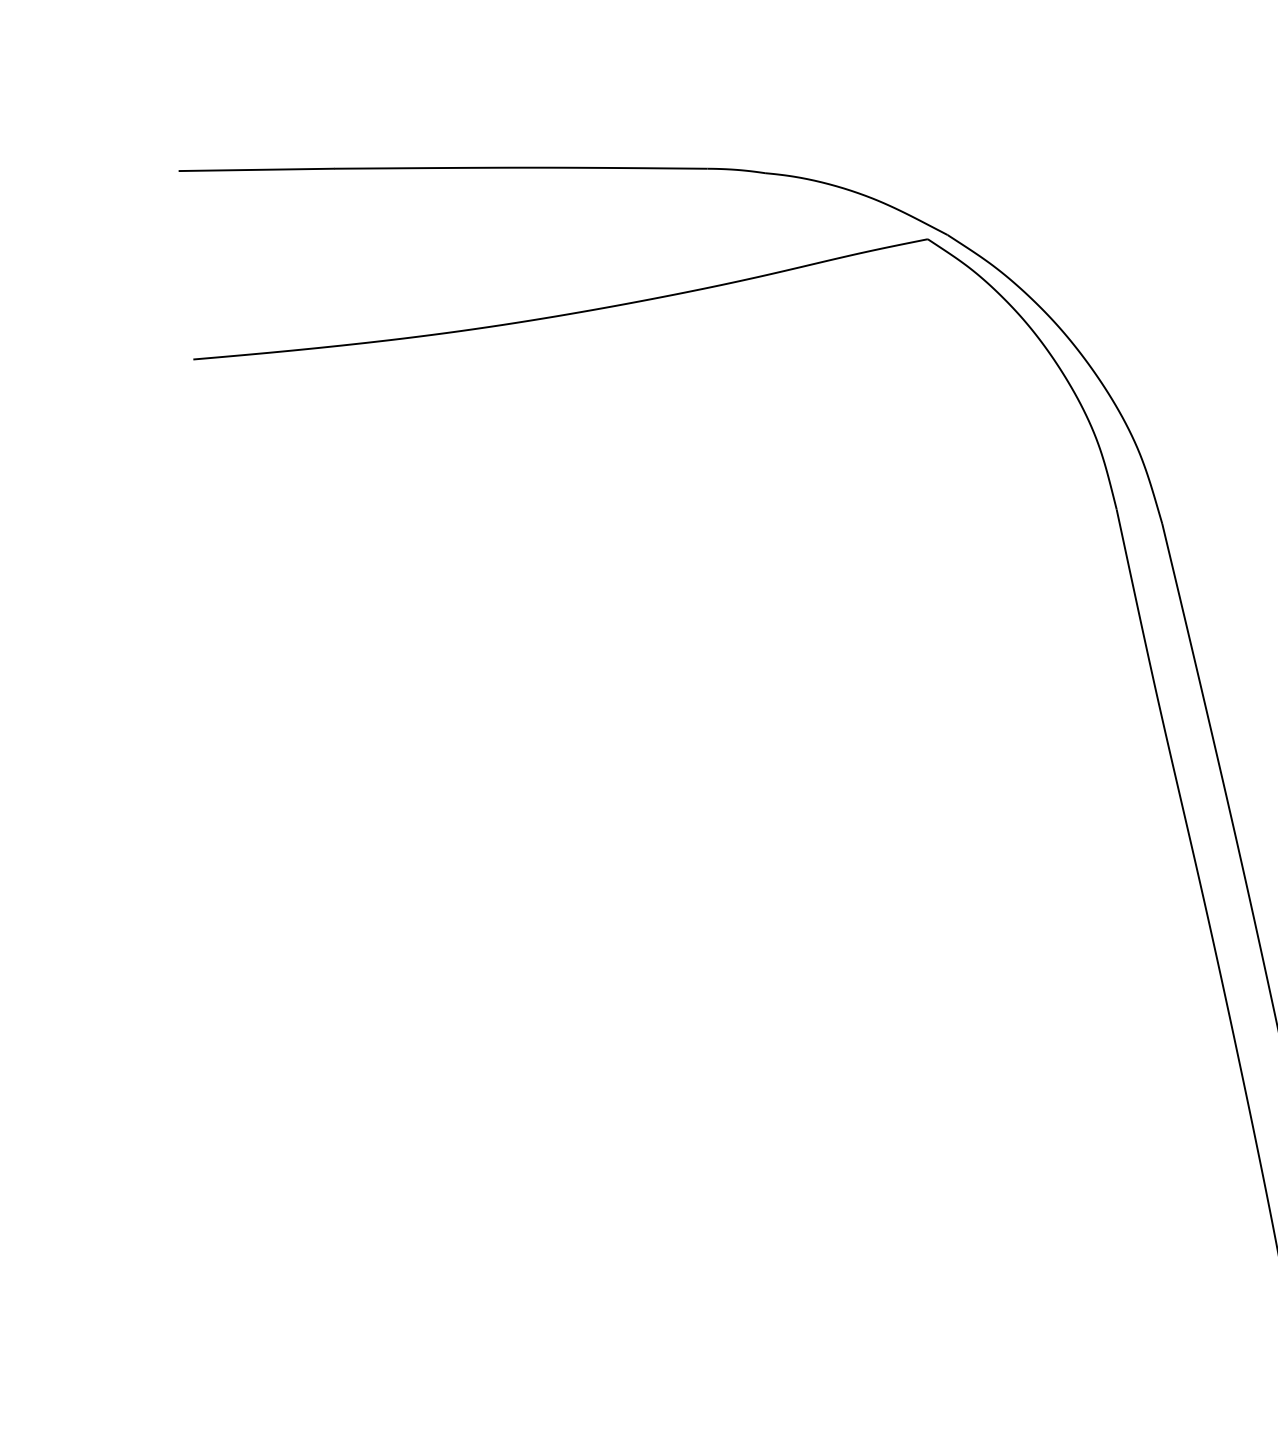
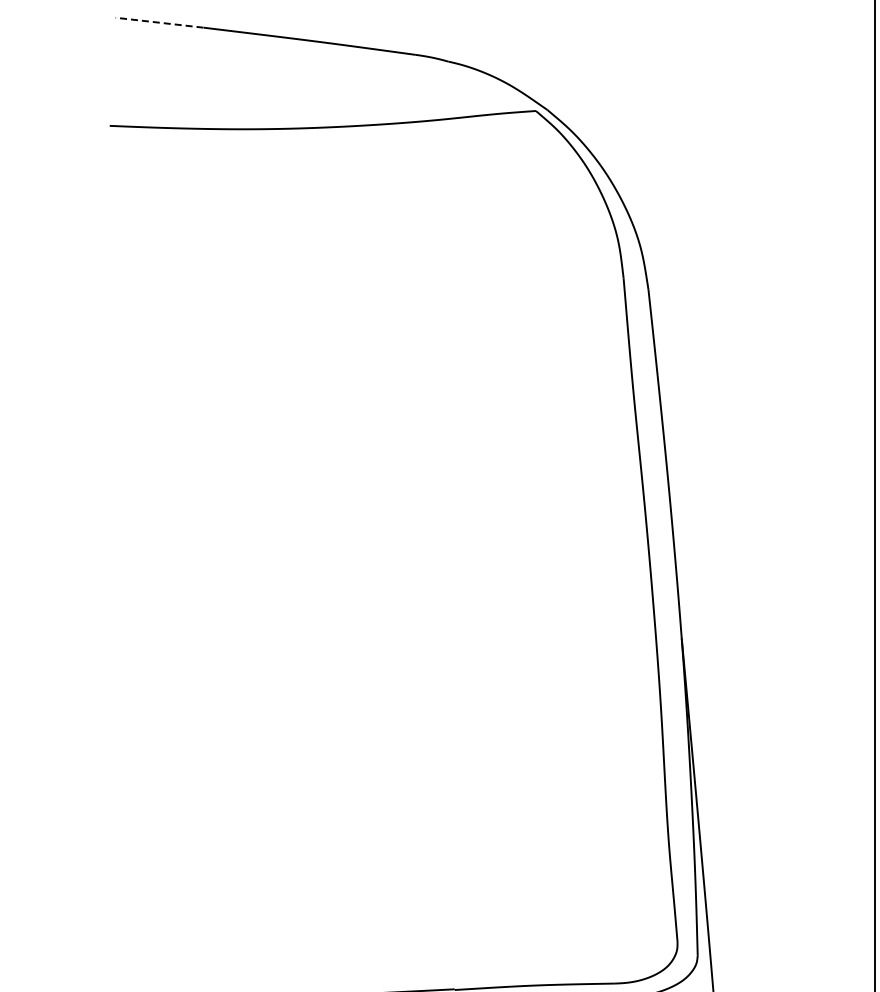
line: (256, 169) -> (159, 22), solid -> dashed

